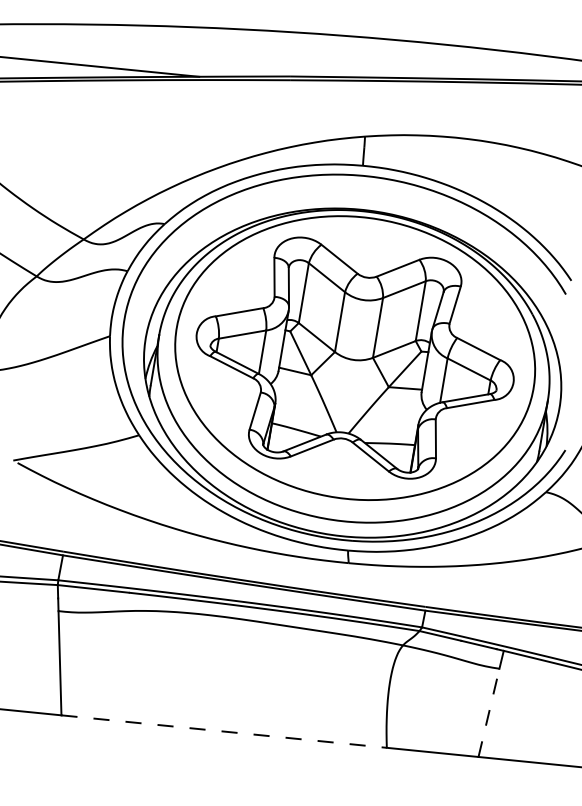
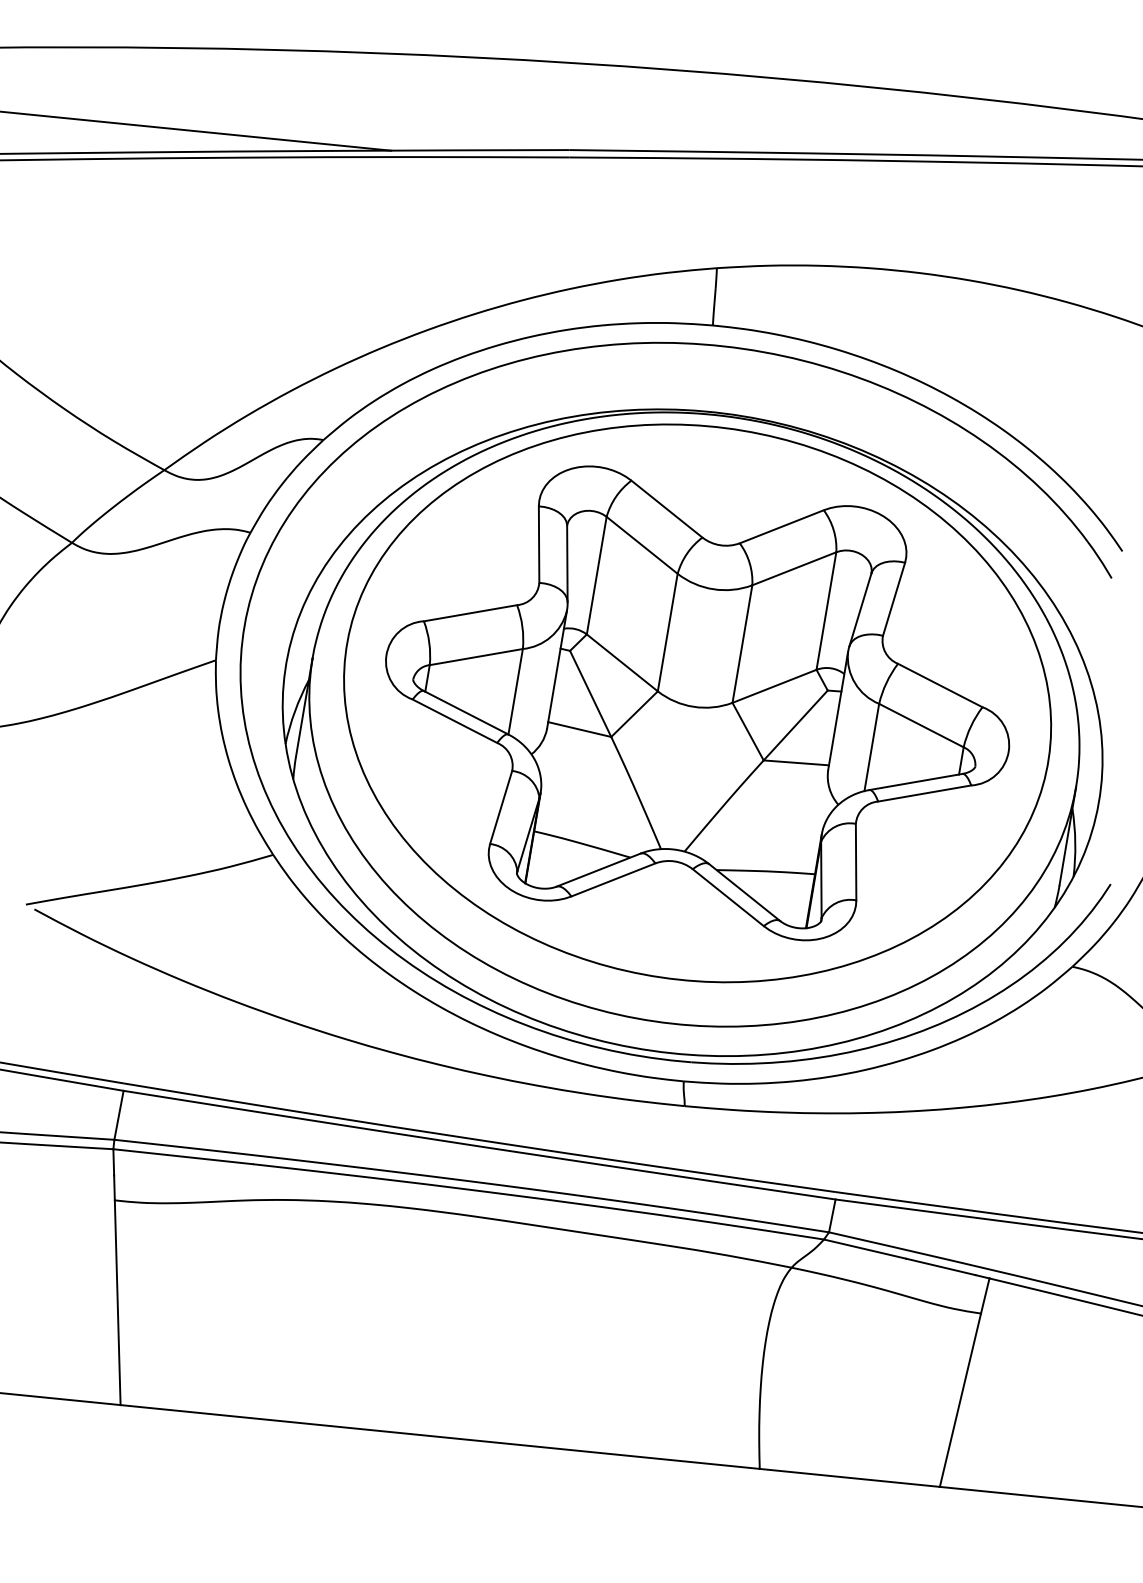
line: (489, 712) -> (961, 1399), dashed -> solid
line: (224, 731) -> (440, 1436), dashed -> solid

